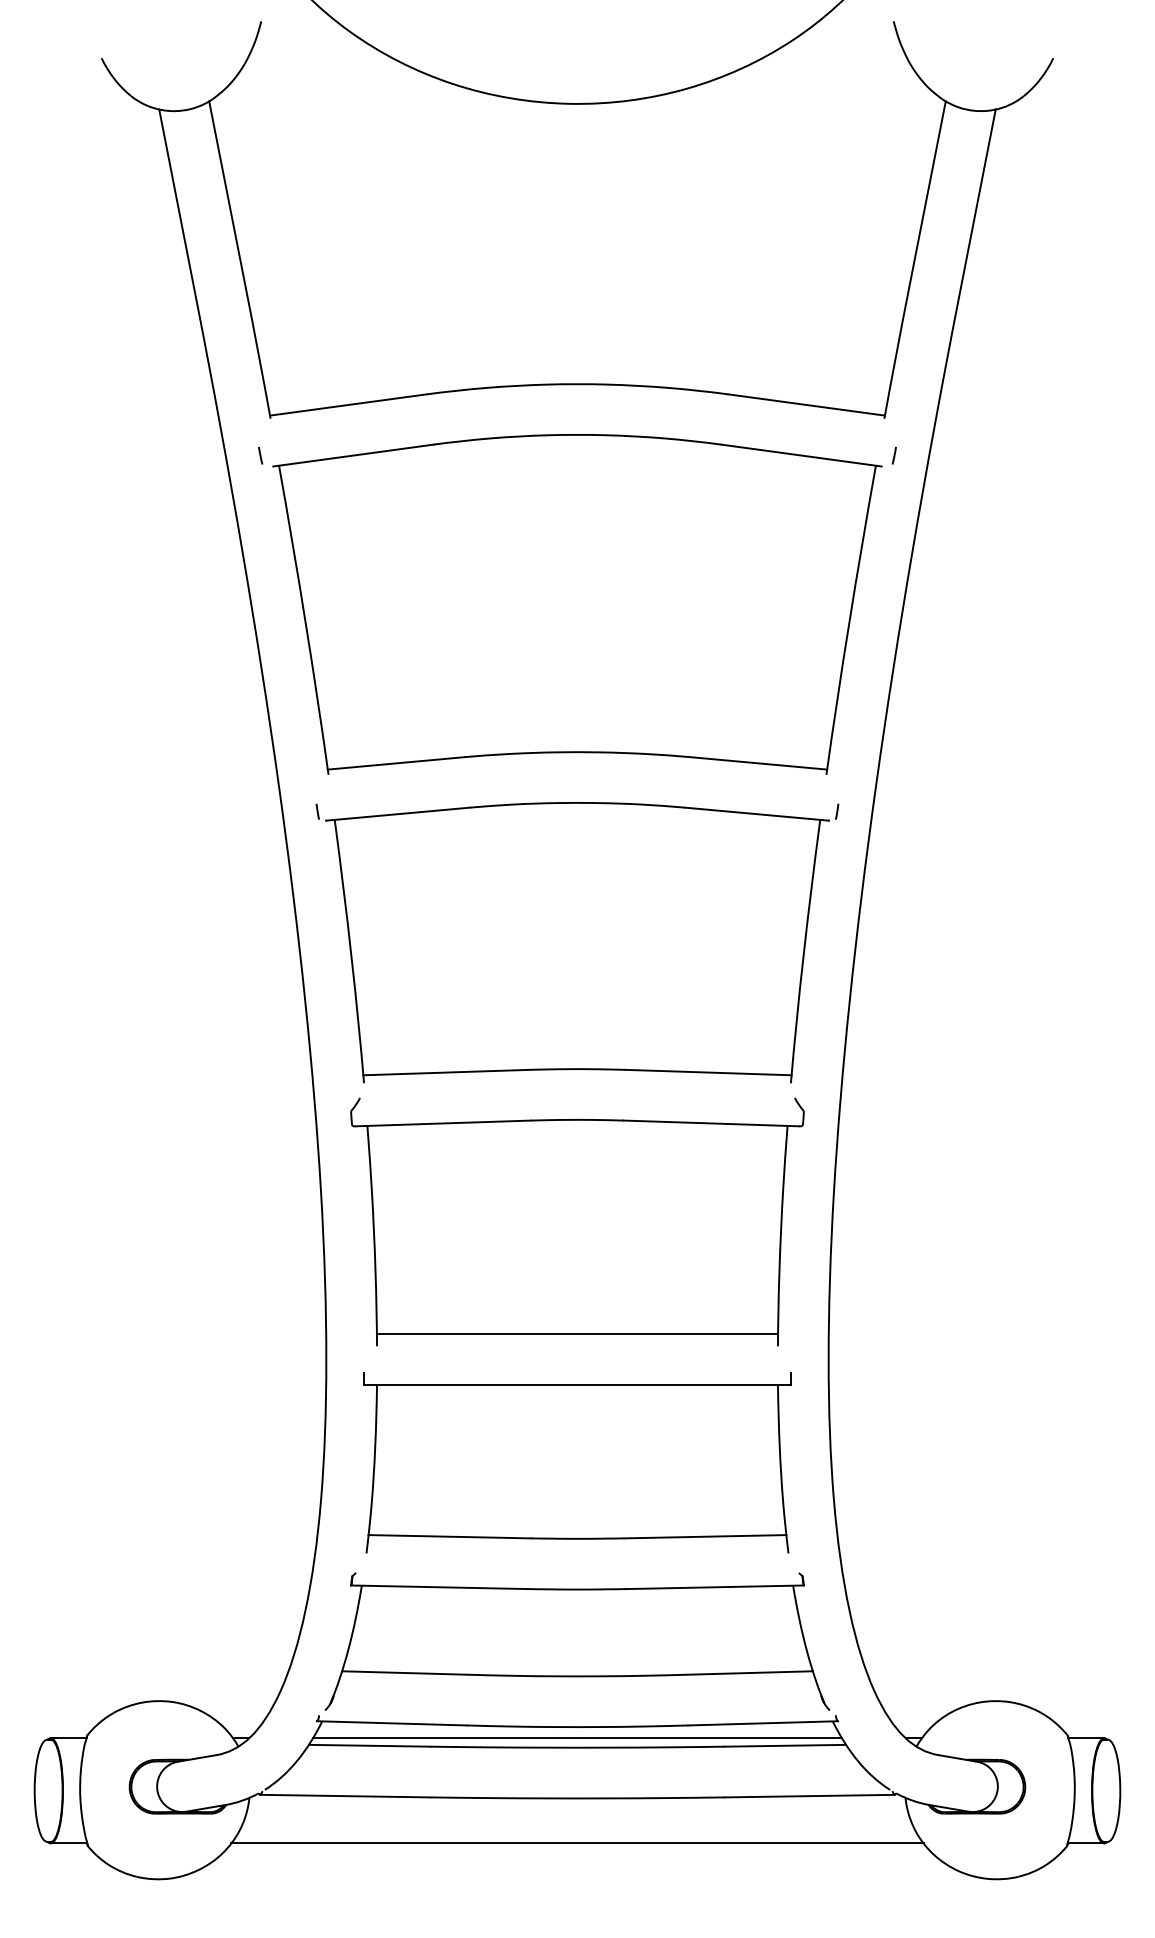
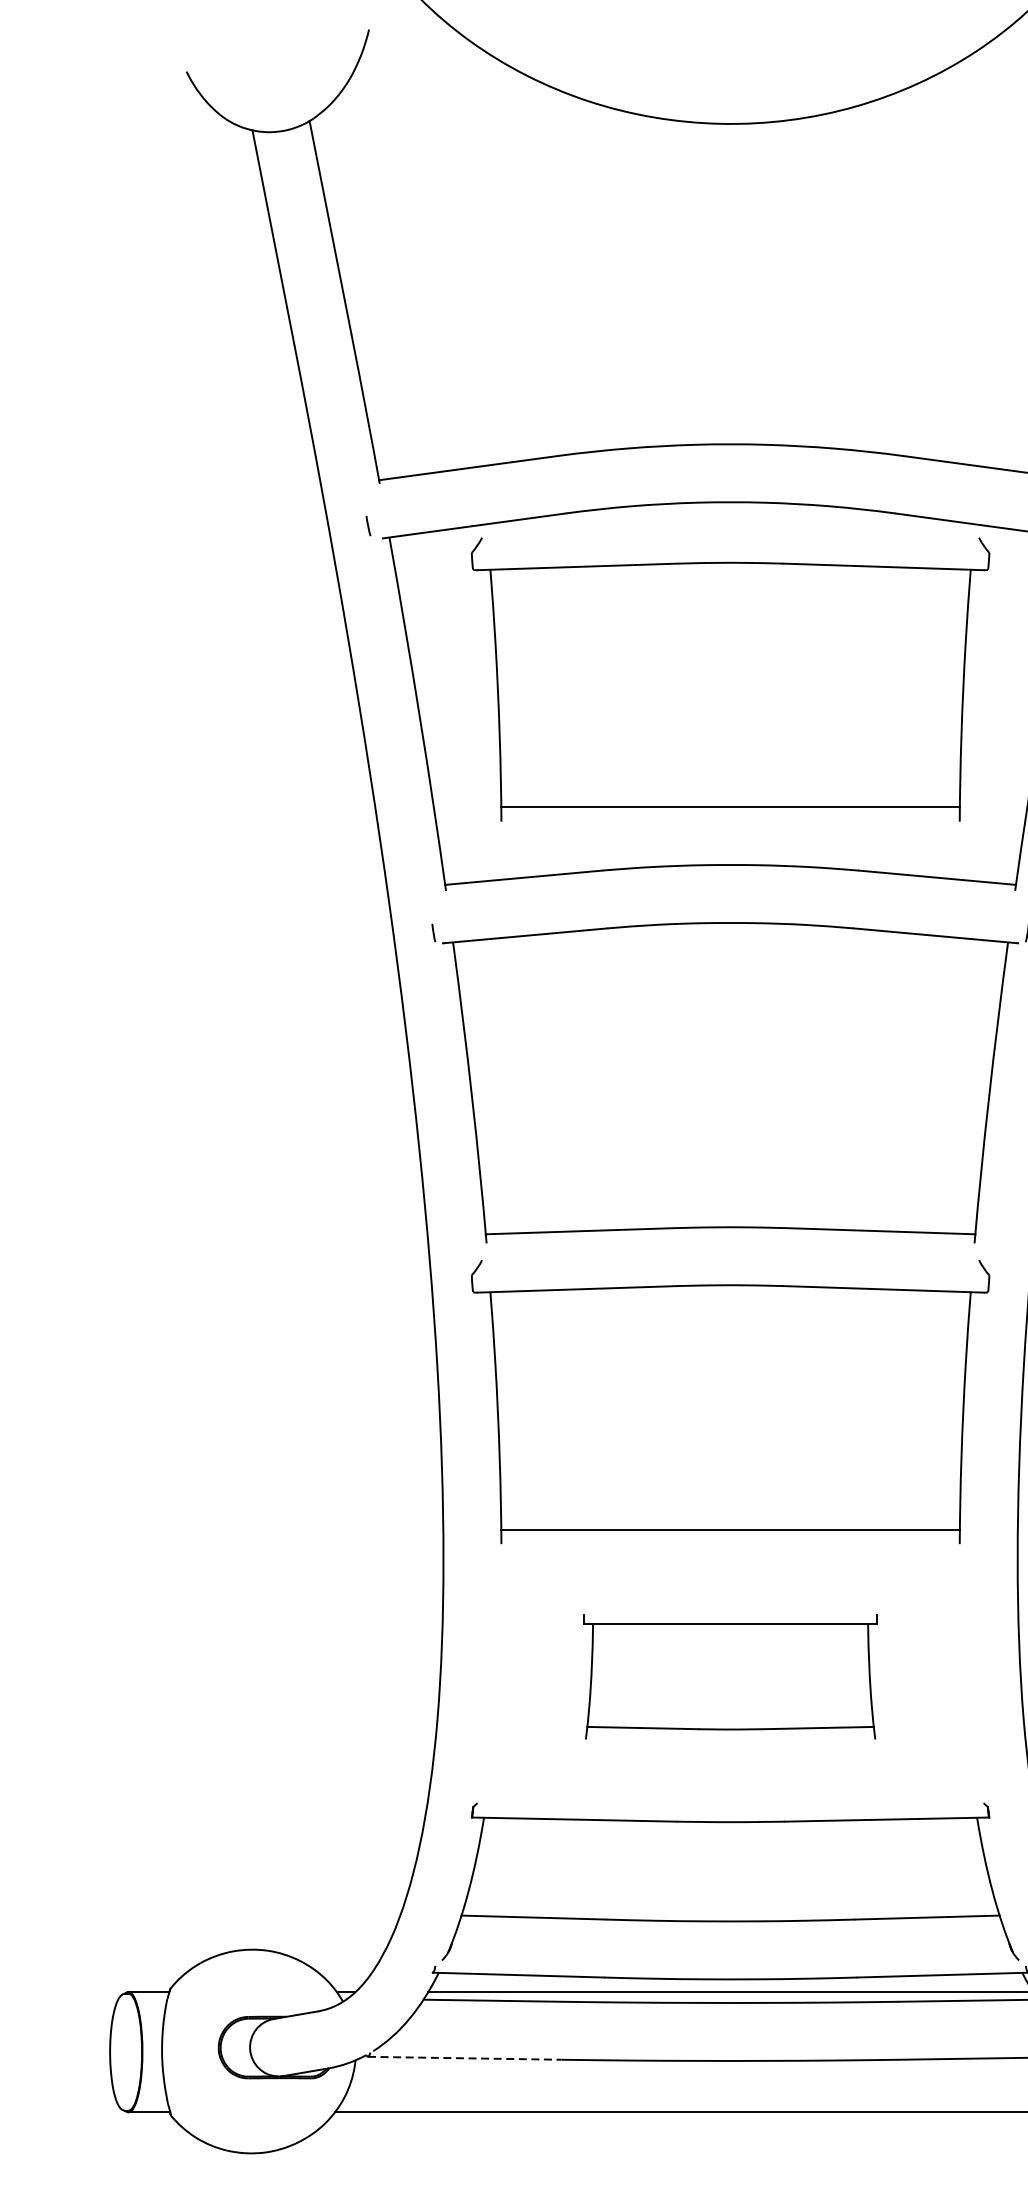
part: (577, 589) -> (730, 679), added
part: (577, 1462) -> (730, 1676), size x0.6
line: (344, 1796) -> (464, 2058), solid -> dashed

